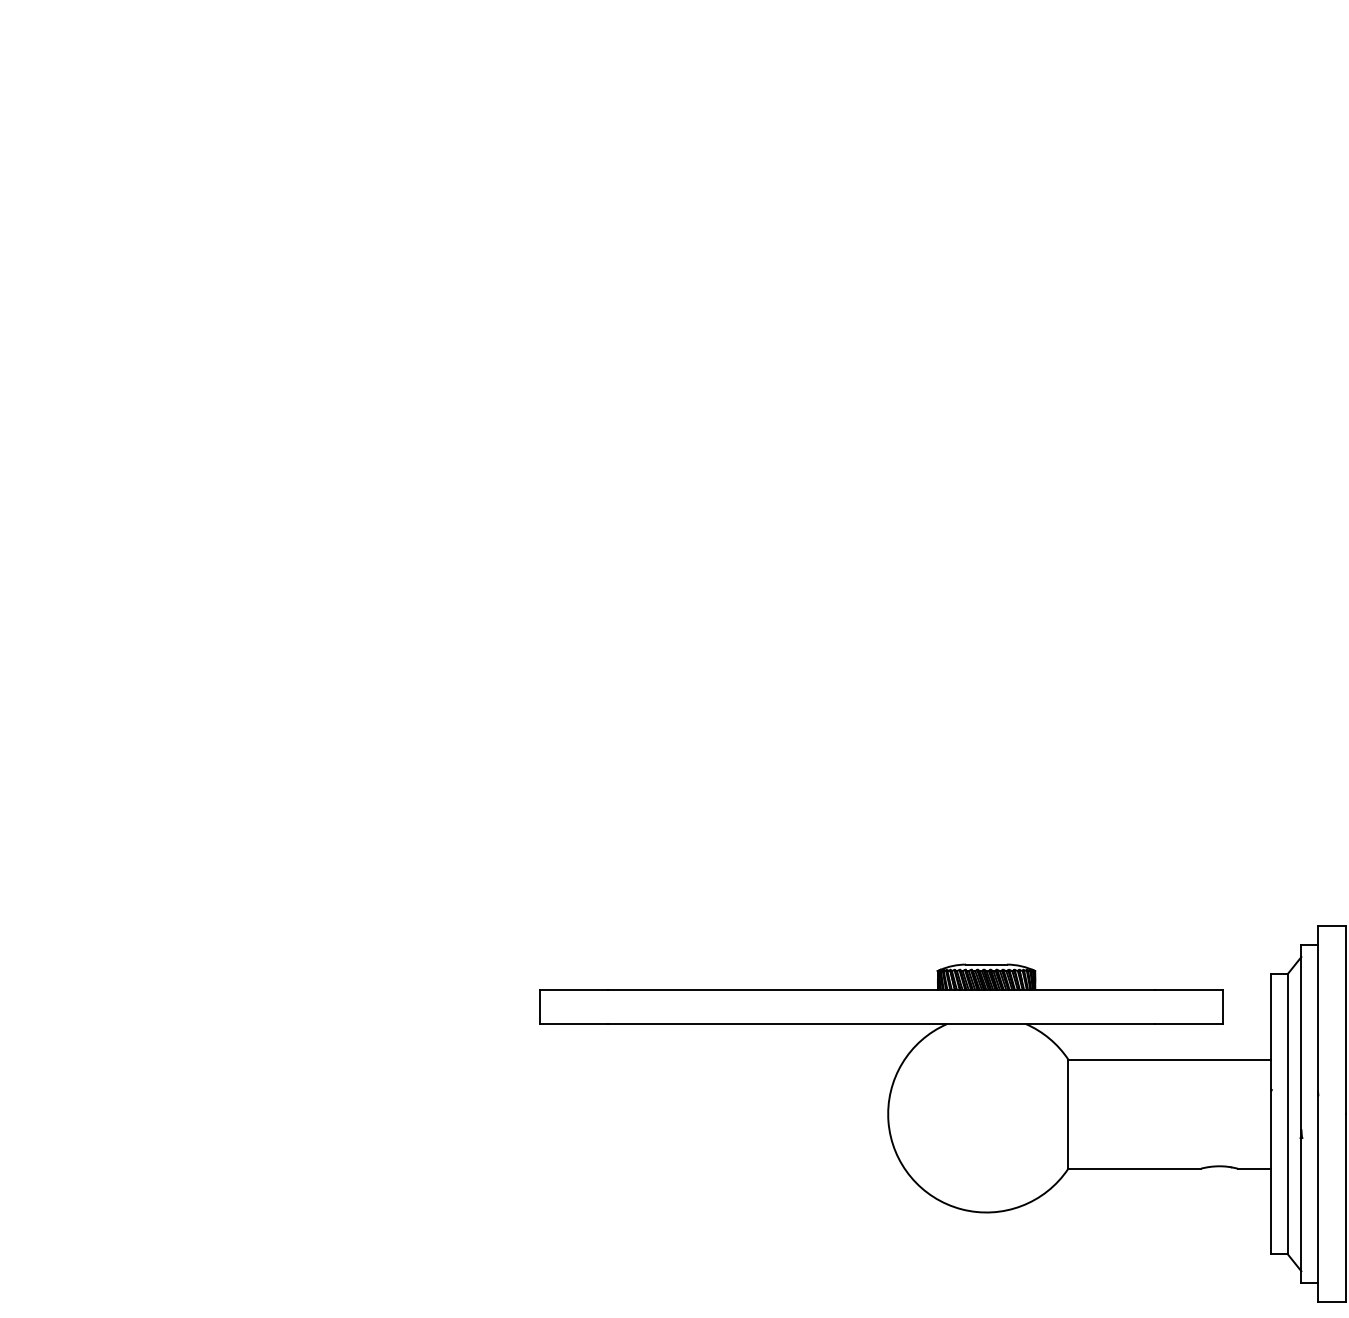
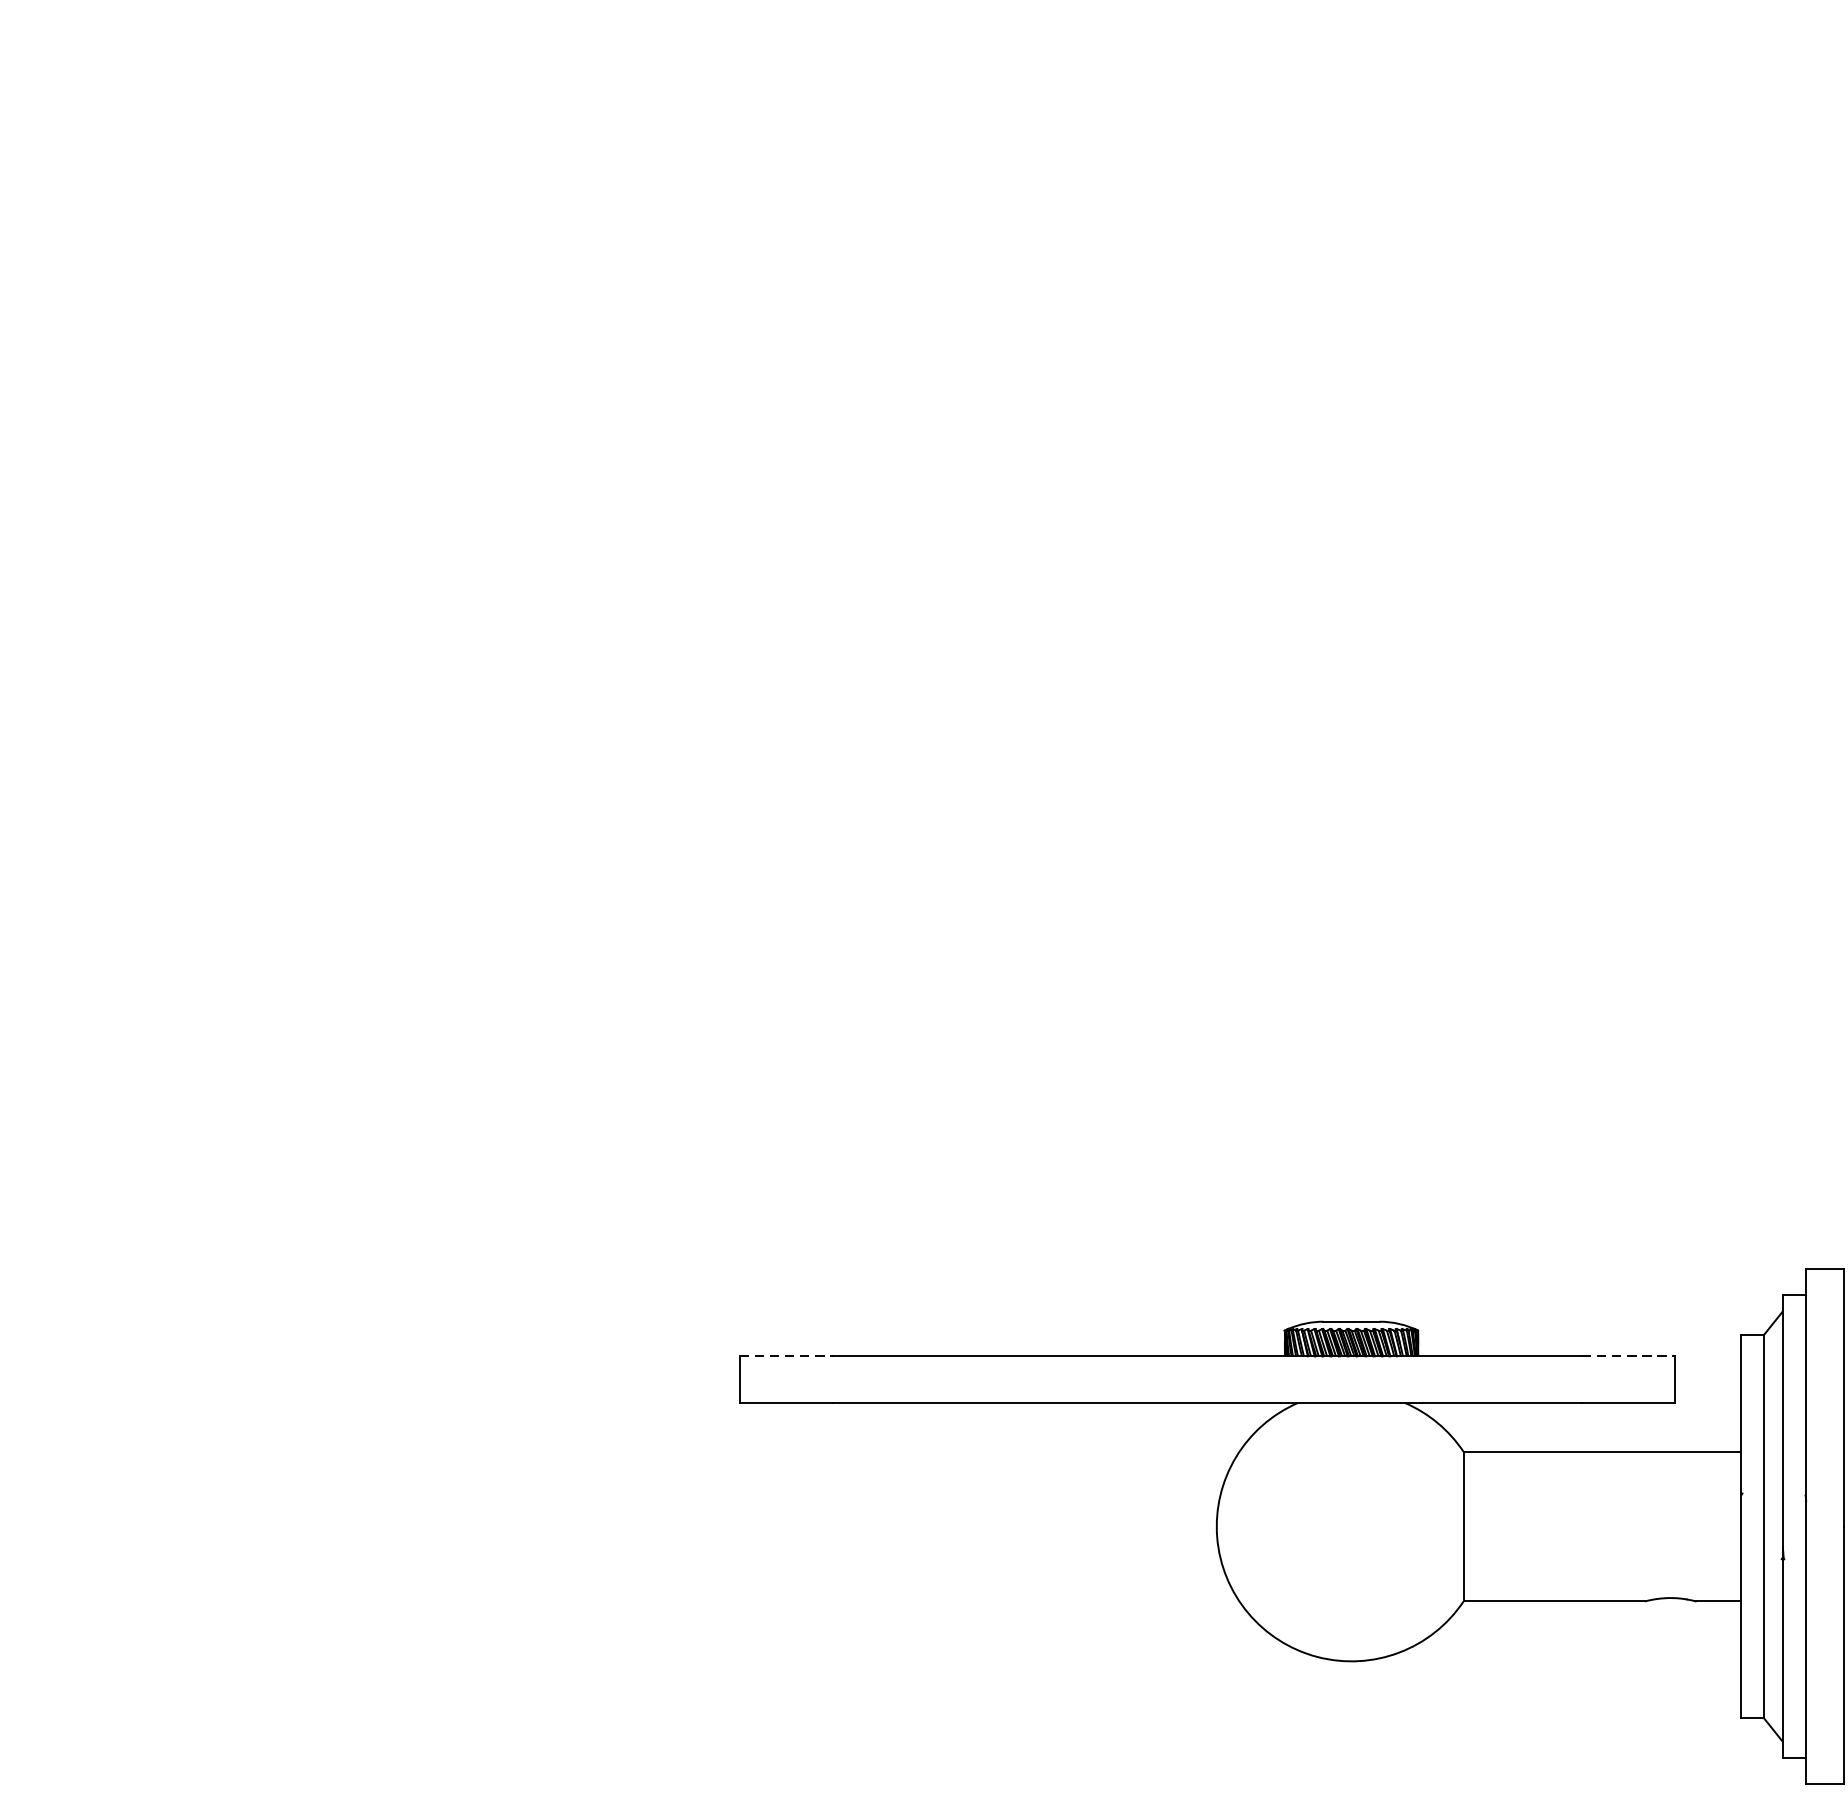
line: (574, 989) -> (786, 1355), solid -> dashed
line: (1189, 989) -> (1629, 1355), solid -> dashed

